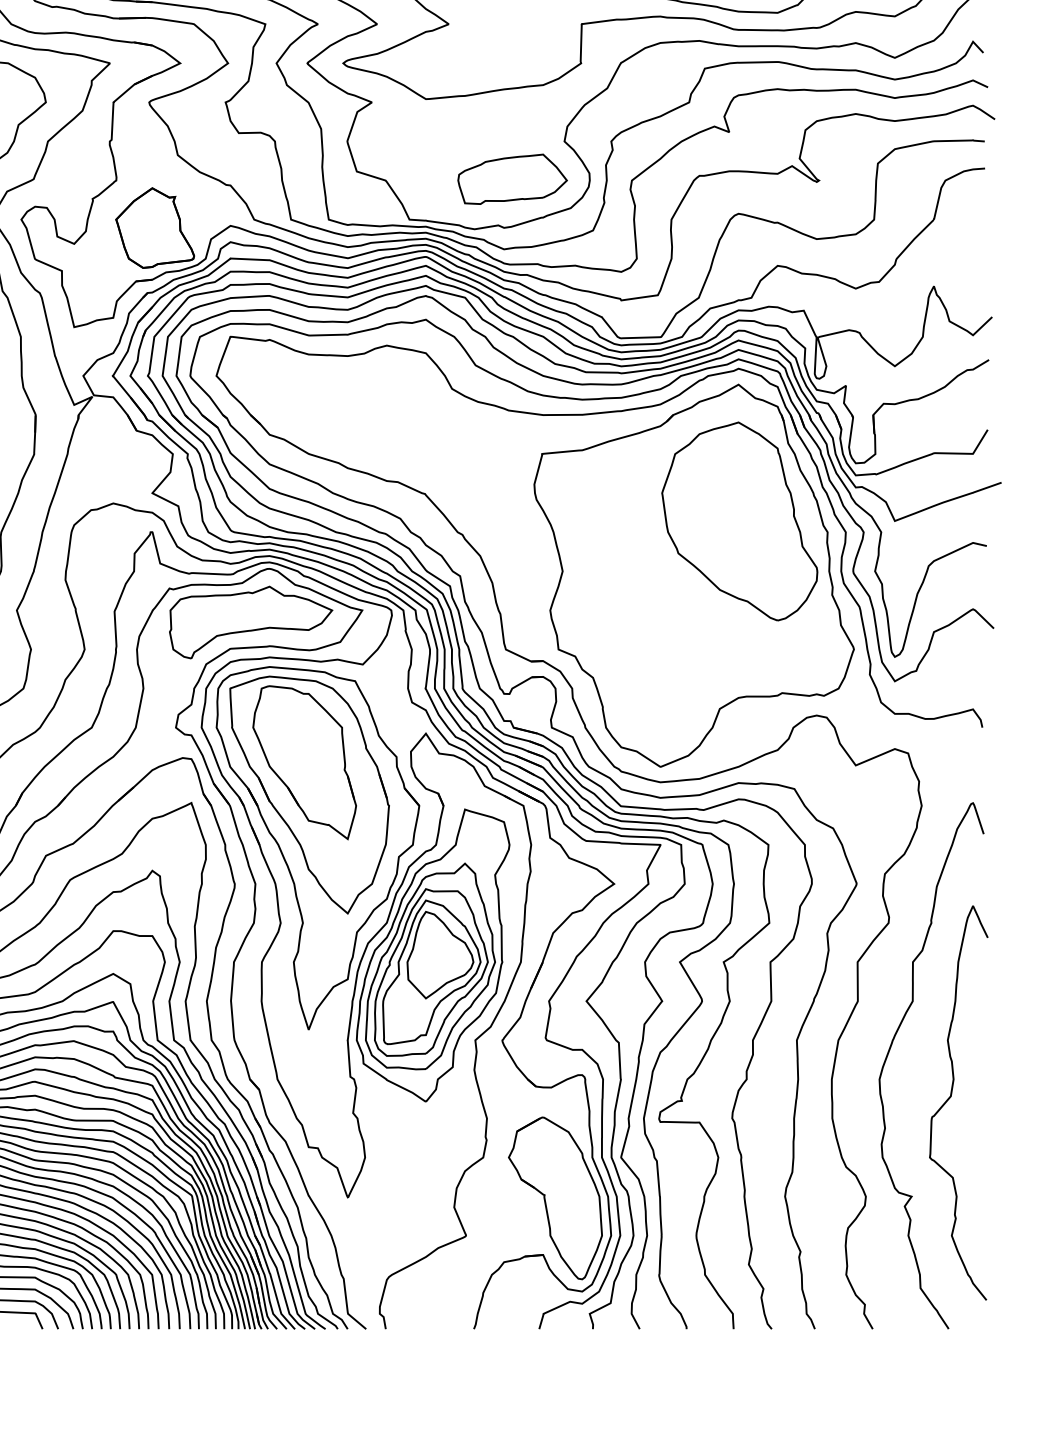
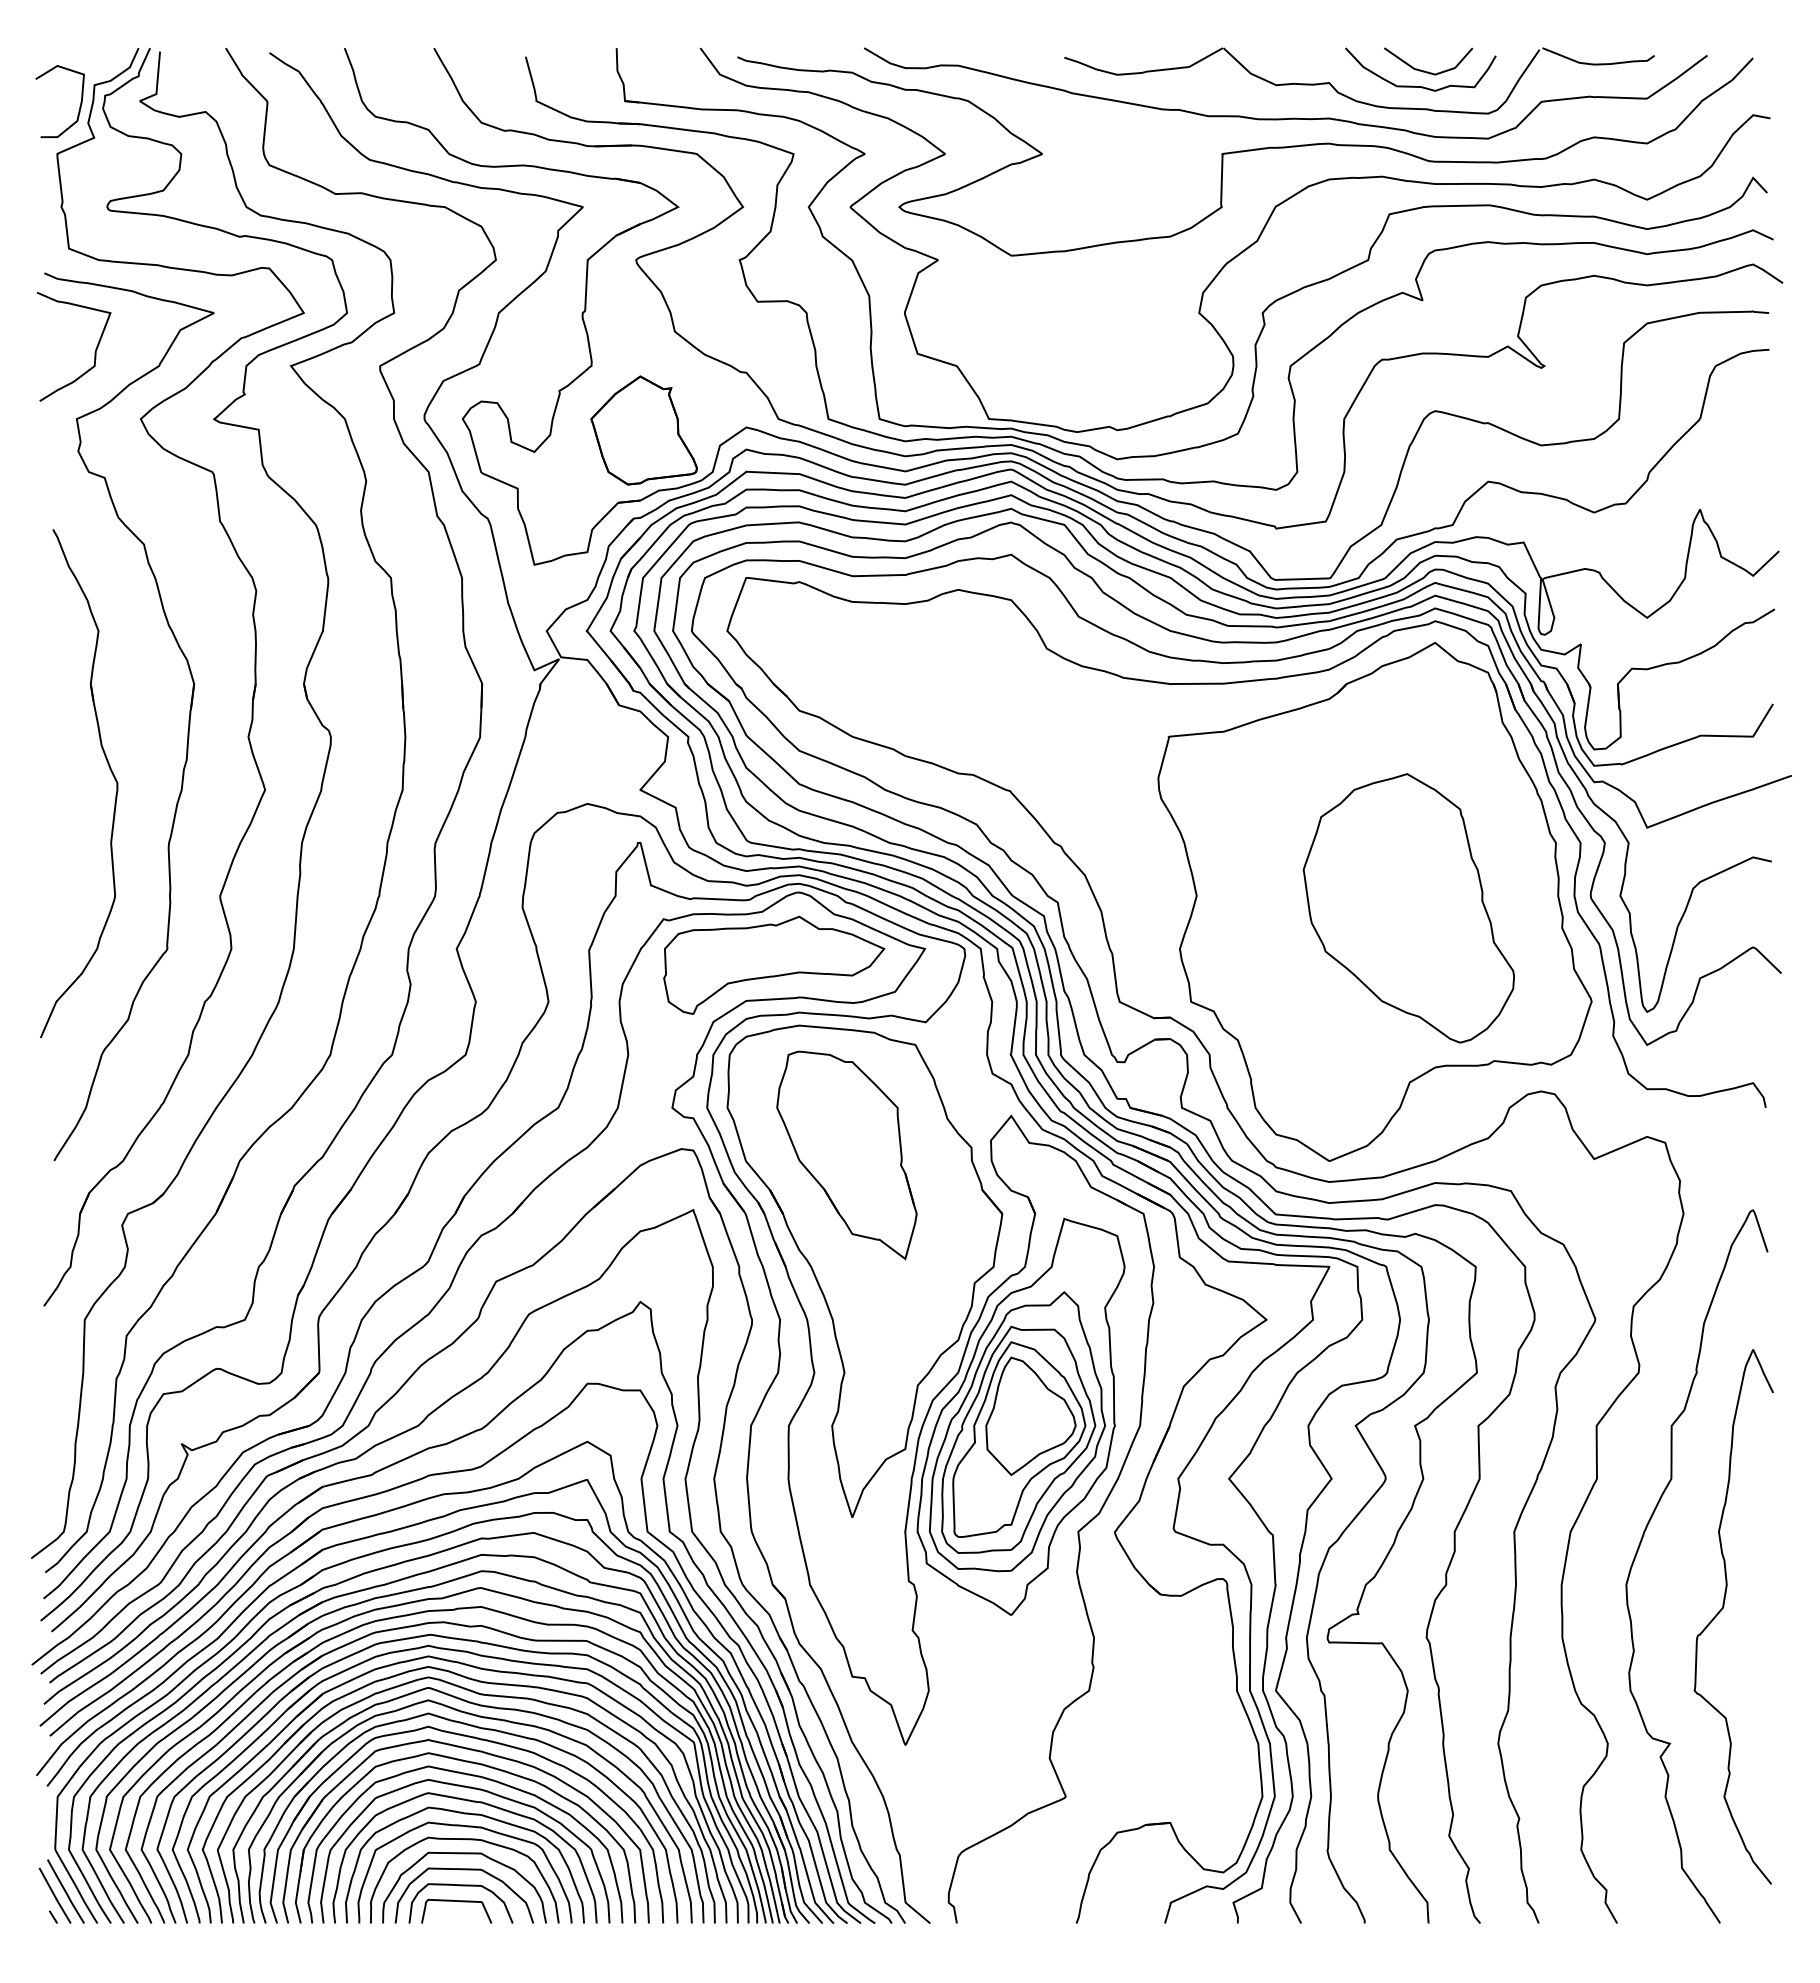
part: (512, 179) -> (1128, 364), removed
part: (739, 521) -> (1408, 908), moved
part: (309, 794) -> (853, 1198), removed
part: (555, 1197) -> (1186, 1745), removed

